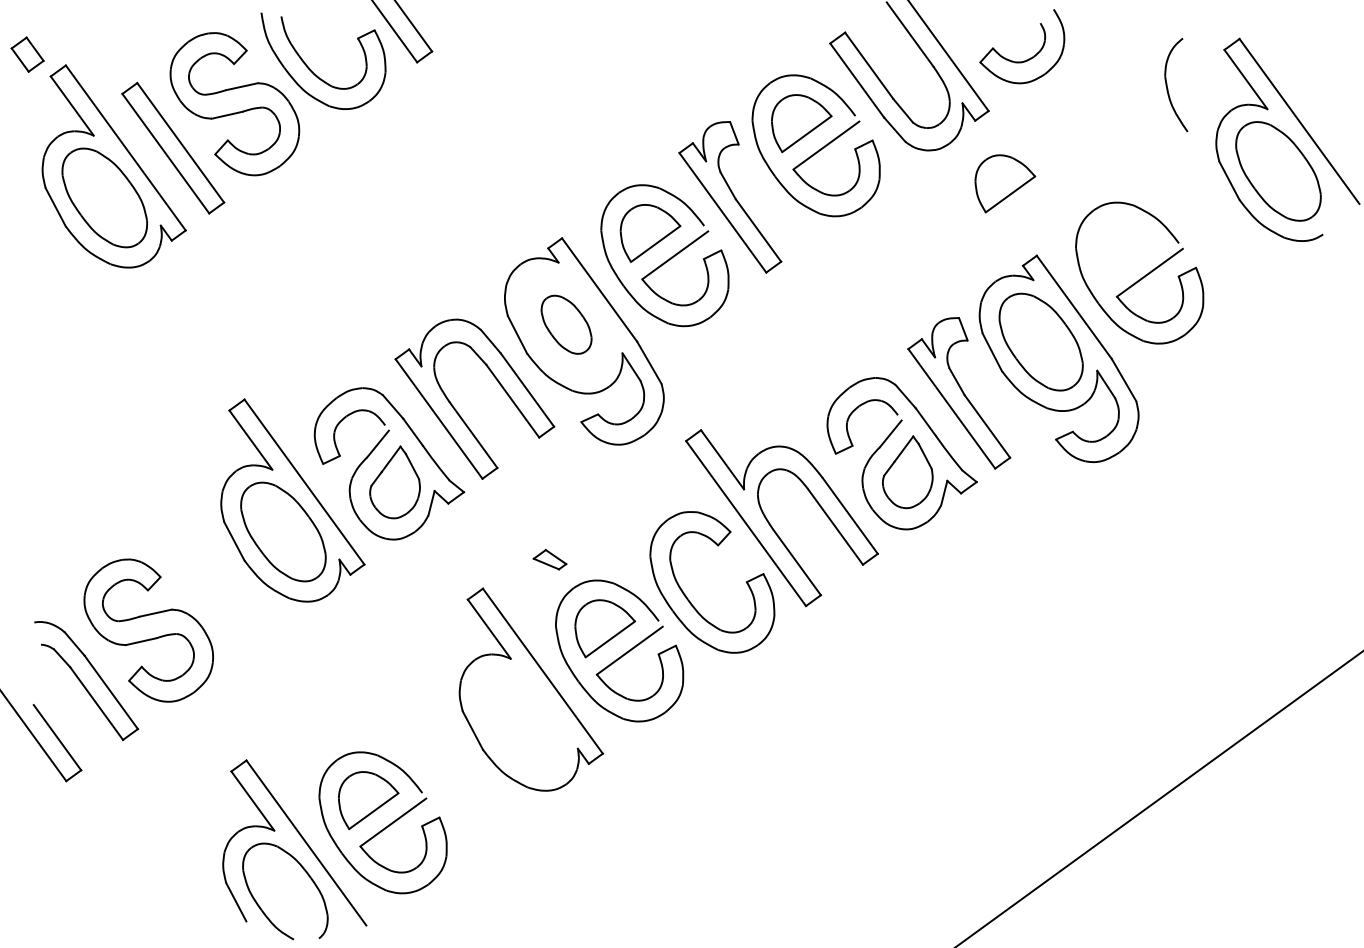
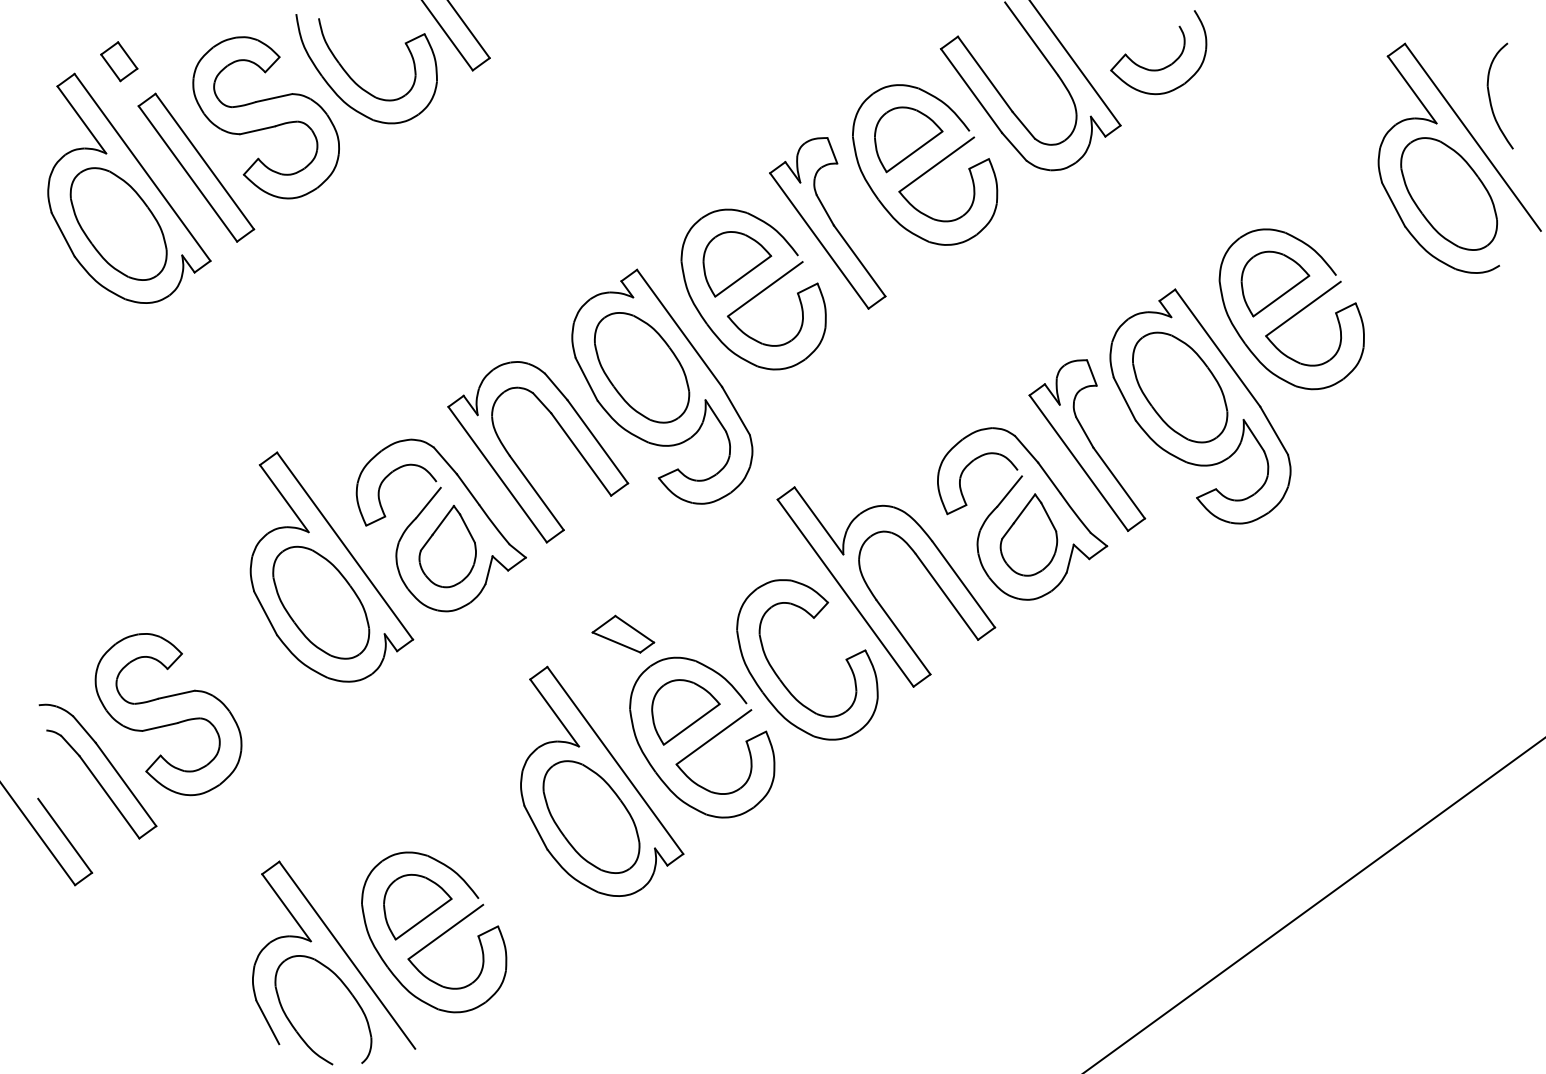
part: (27, 54) -> (119, 61), moved
part: (1167, 84) -> (1490, 95), moved
part: (1005, 183) -> (1275, 283), moved
part: (566, 324) -> (642, 367), size x1.67
part: (550, 559) -> (623, 633), size x1.67
part: (521, 720) -> (591, 816), added

